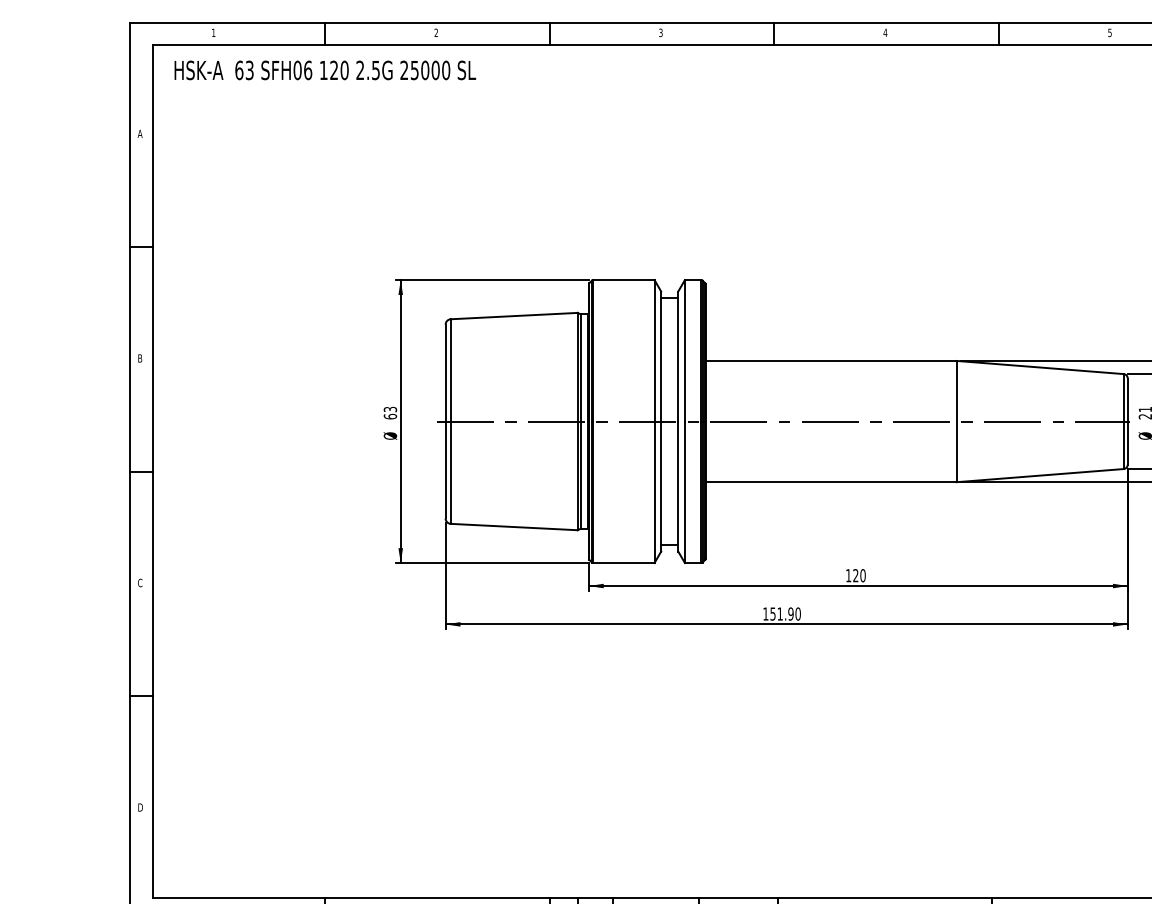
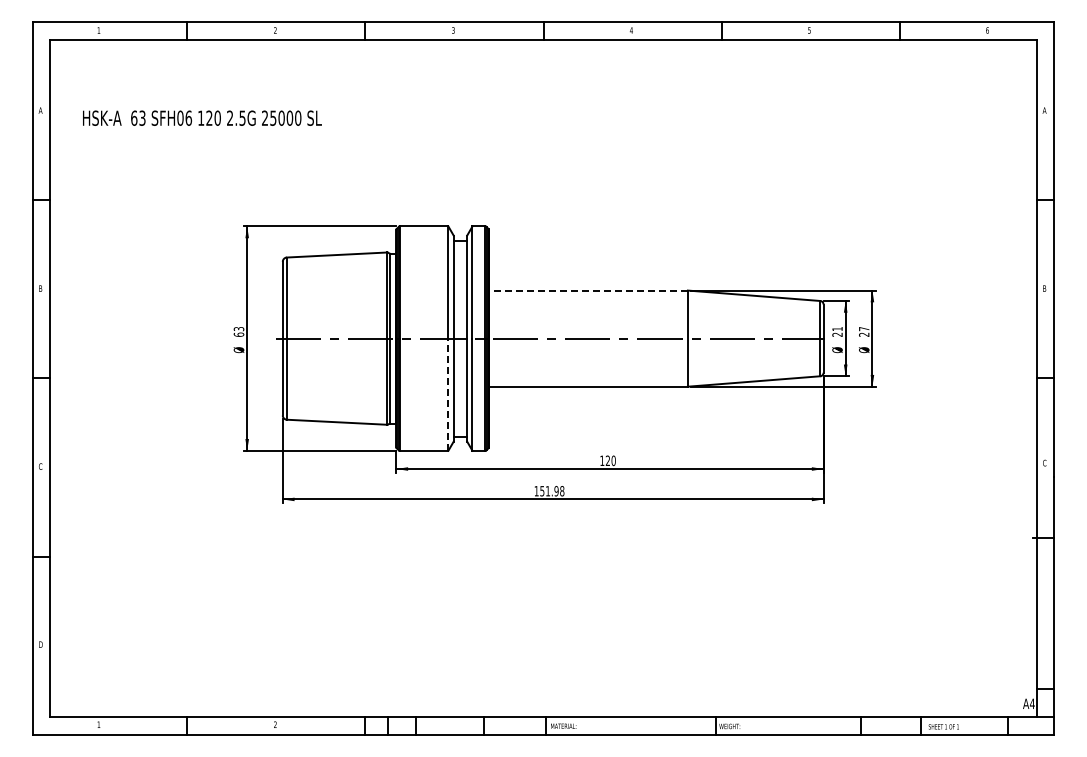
text: (325, 69) -> (202, 117), moved
line: (829, 360) -> (587, 290), solid -> dashed
line: (654, 492) -> (448, 394), solid -> dashed
text: (798, 614) -> (562, 491), 151.90 -> 151.98

